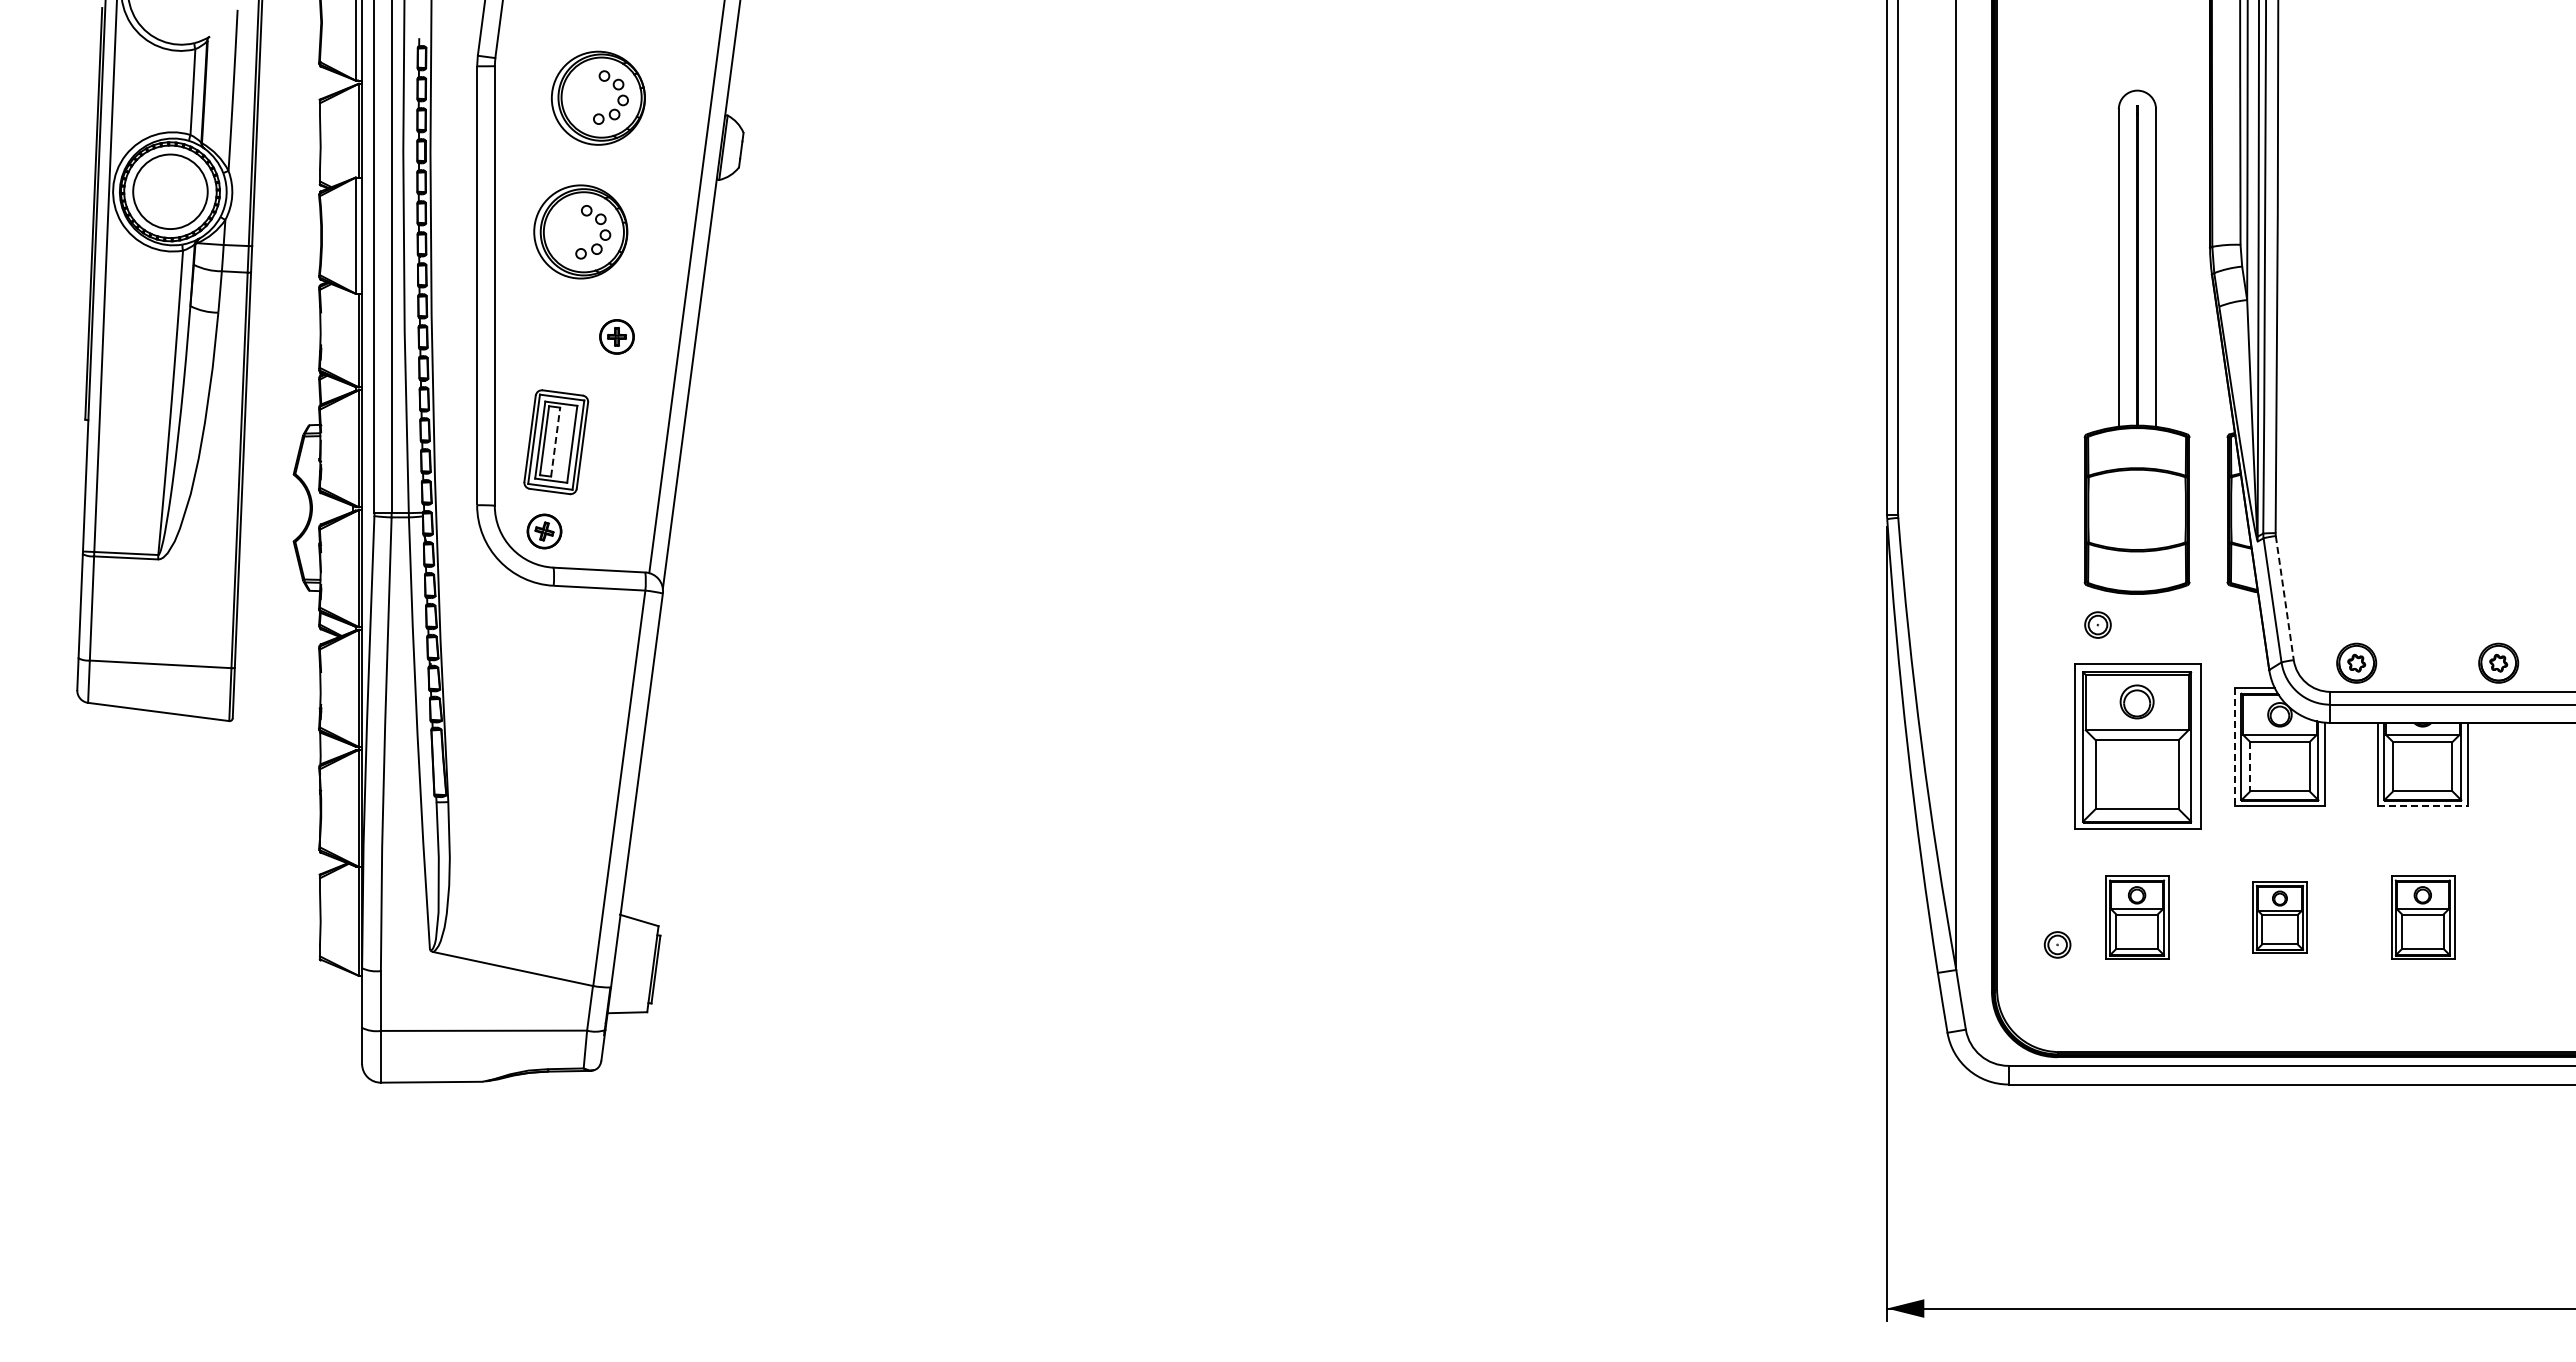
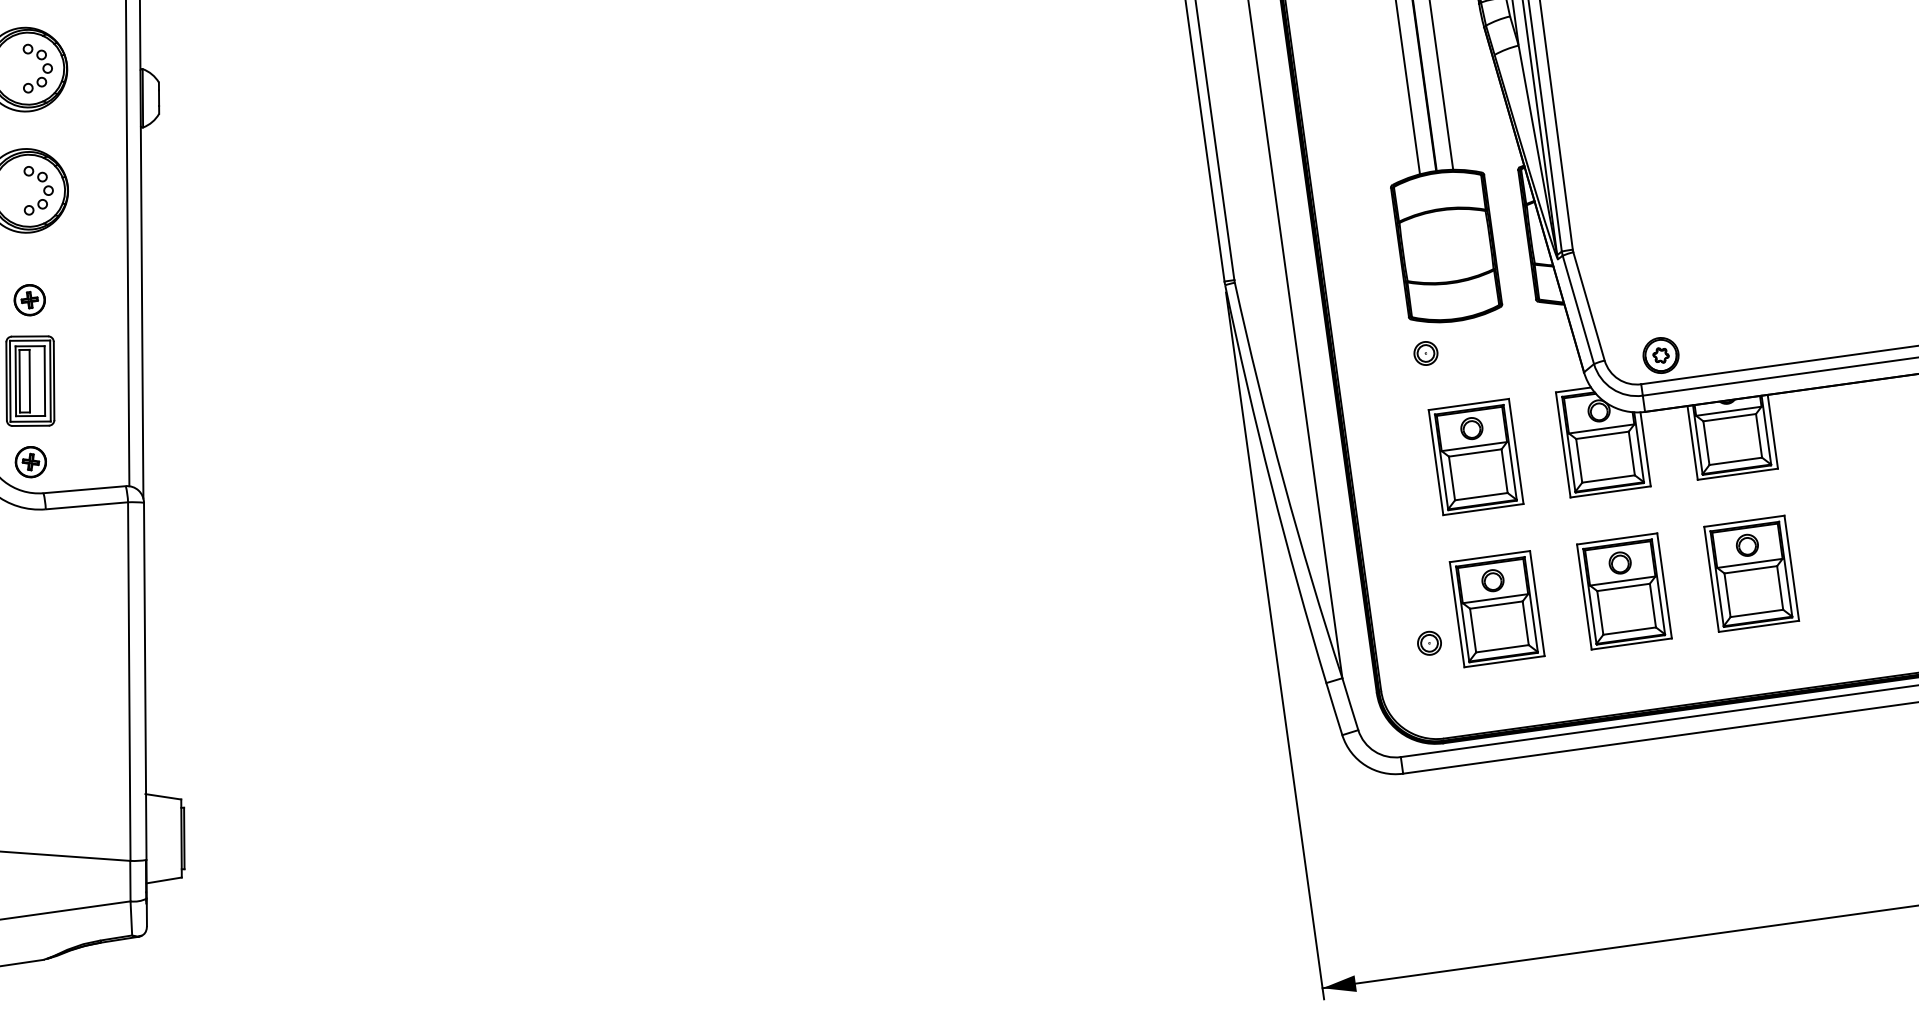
part: (616, 336) -> (29, 299), moved
line: (555, 442) -> (29, 381), dashed -> solid
line: (2284, 598) -> (1588, 306), dashed -> solid
part: (2498, 662) -> (1787, 337), removed
part: (2136, 746) -> (1475, 456), size x0.71
line: (2235, 747) -> (1563, 445), dashed -> solid
line: (2250, 766) -> (1579, 460), dashed -> solid
line: (2423, 805) -> (1738, 473), dashed -> solid
part: (2136, 917) -> (1496, 609), size x1.43
part: (2279, 917) -> (1623, 591), size x1.67
part: (2422, 917) -> (1751, 573), size x1.43

